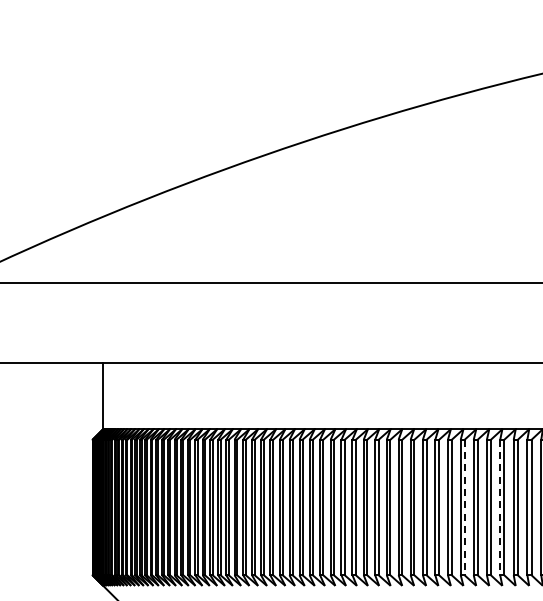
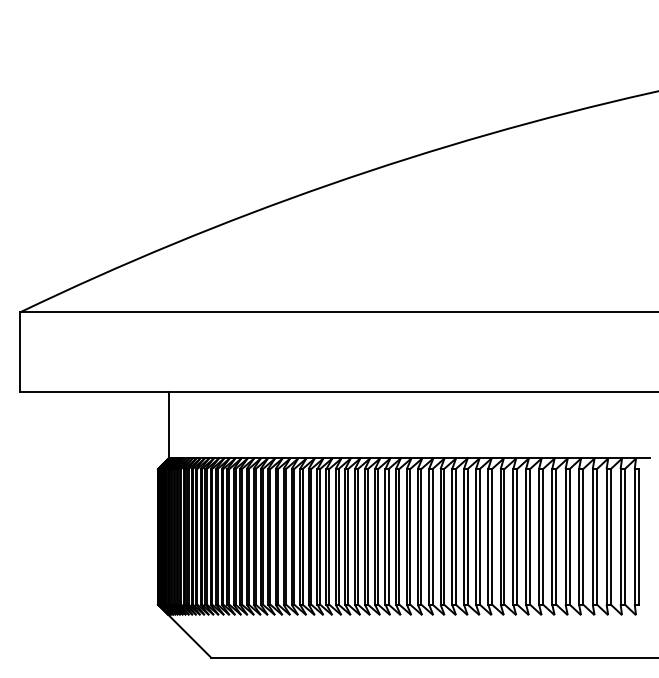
line: (465, 507) -> (530, 536), dashed -> solid
line: (500, 507) -> (565, 536), dashed -> solid

